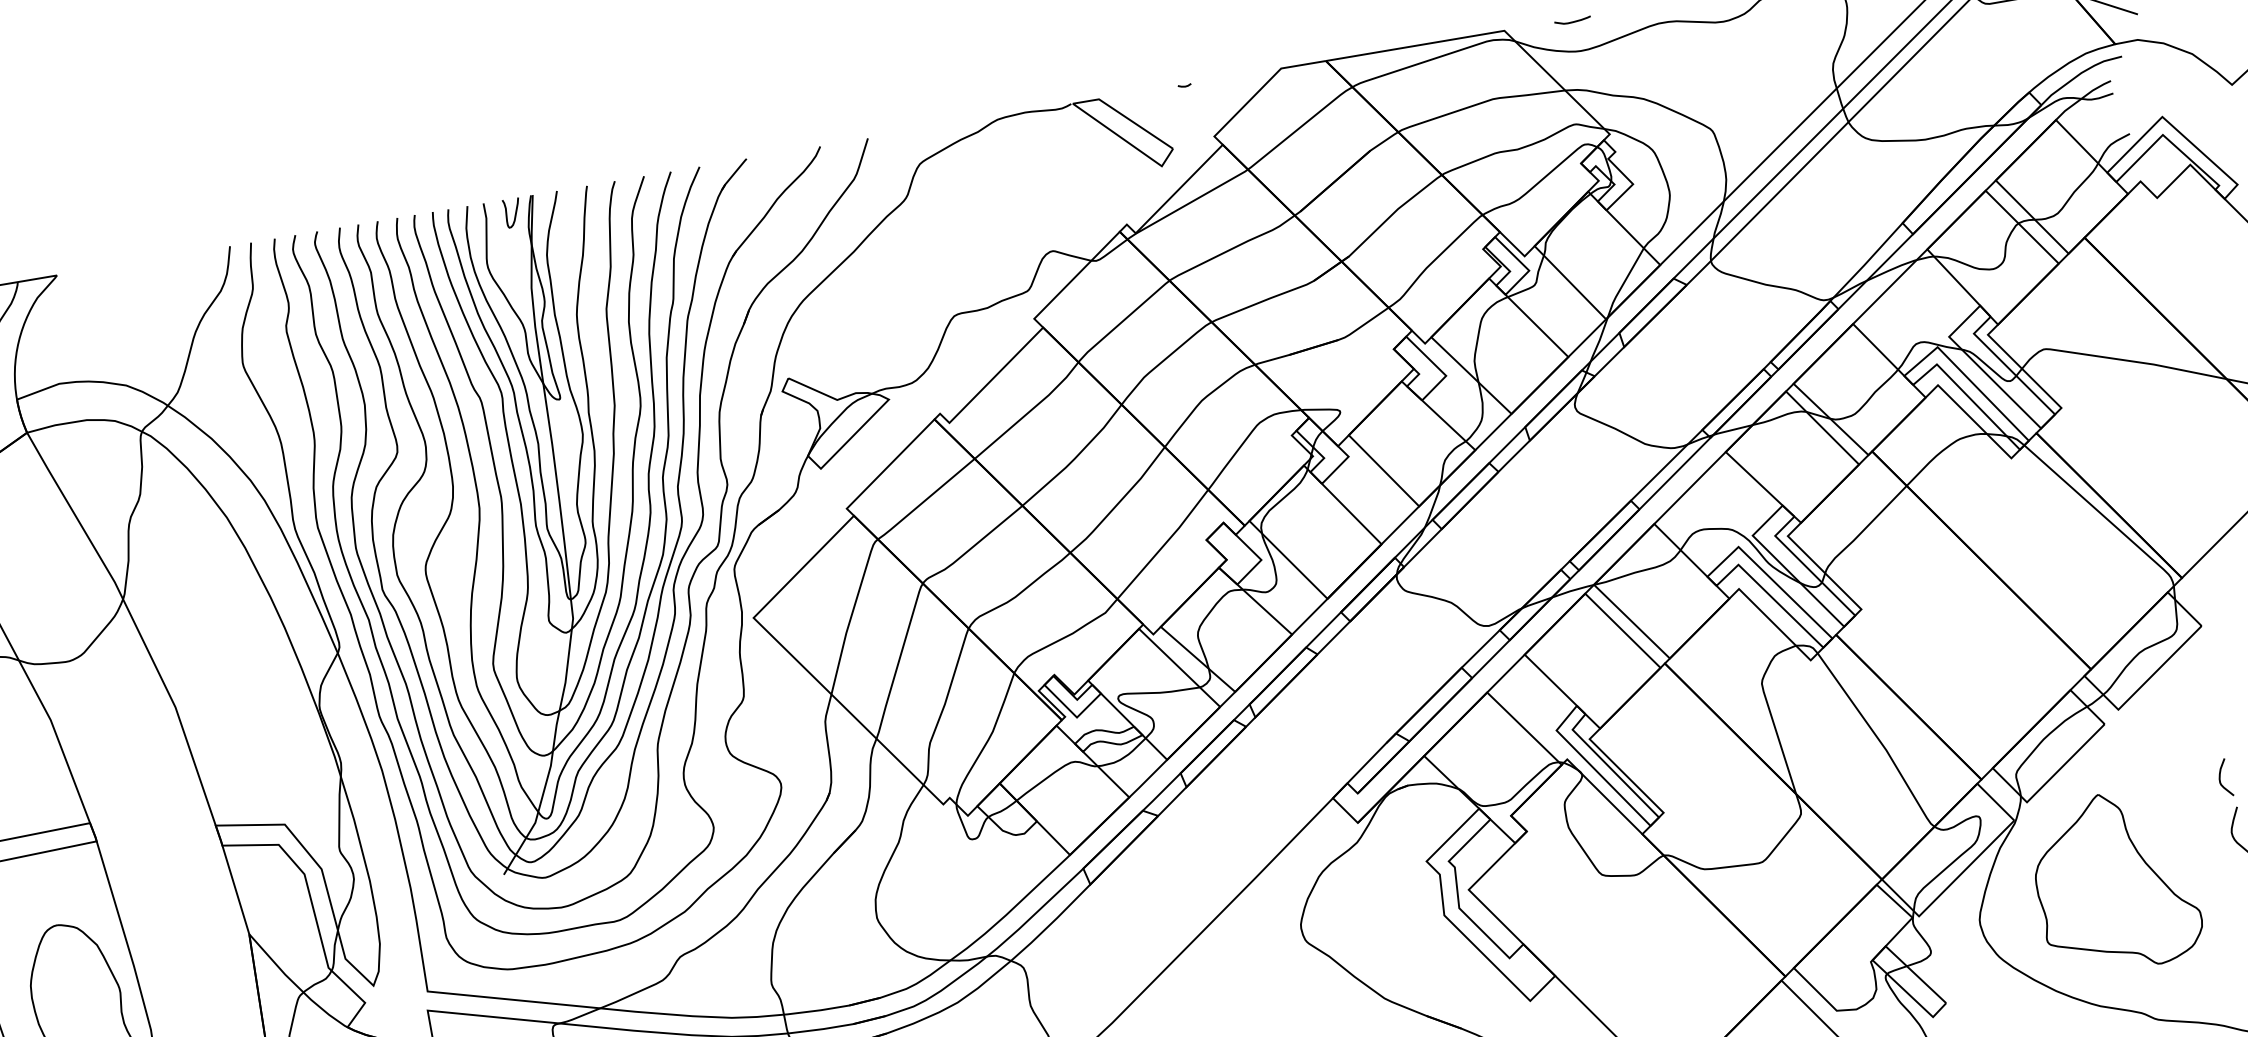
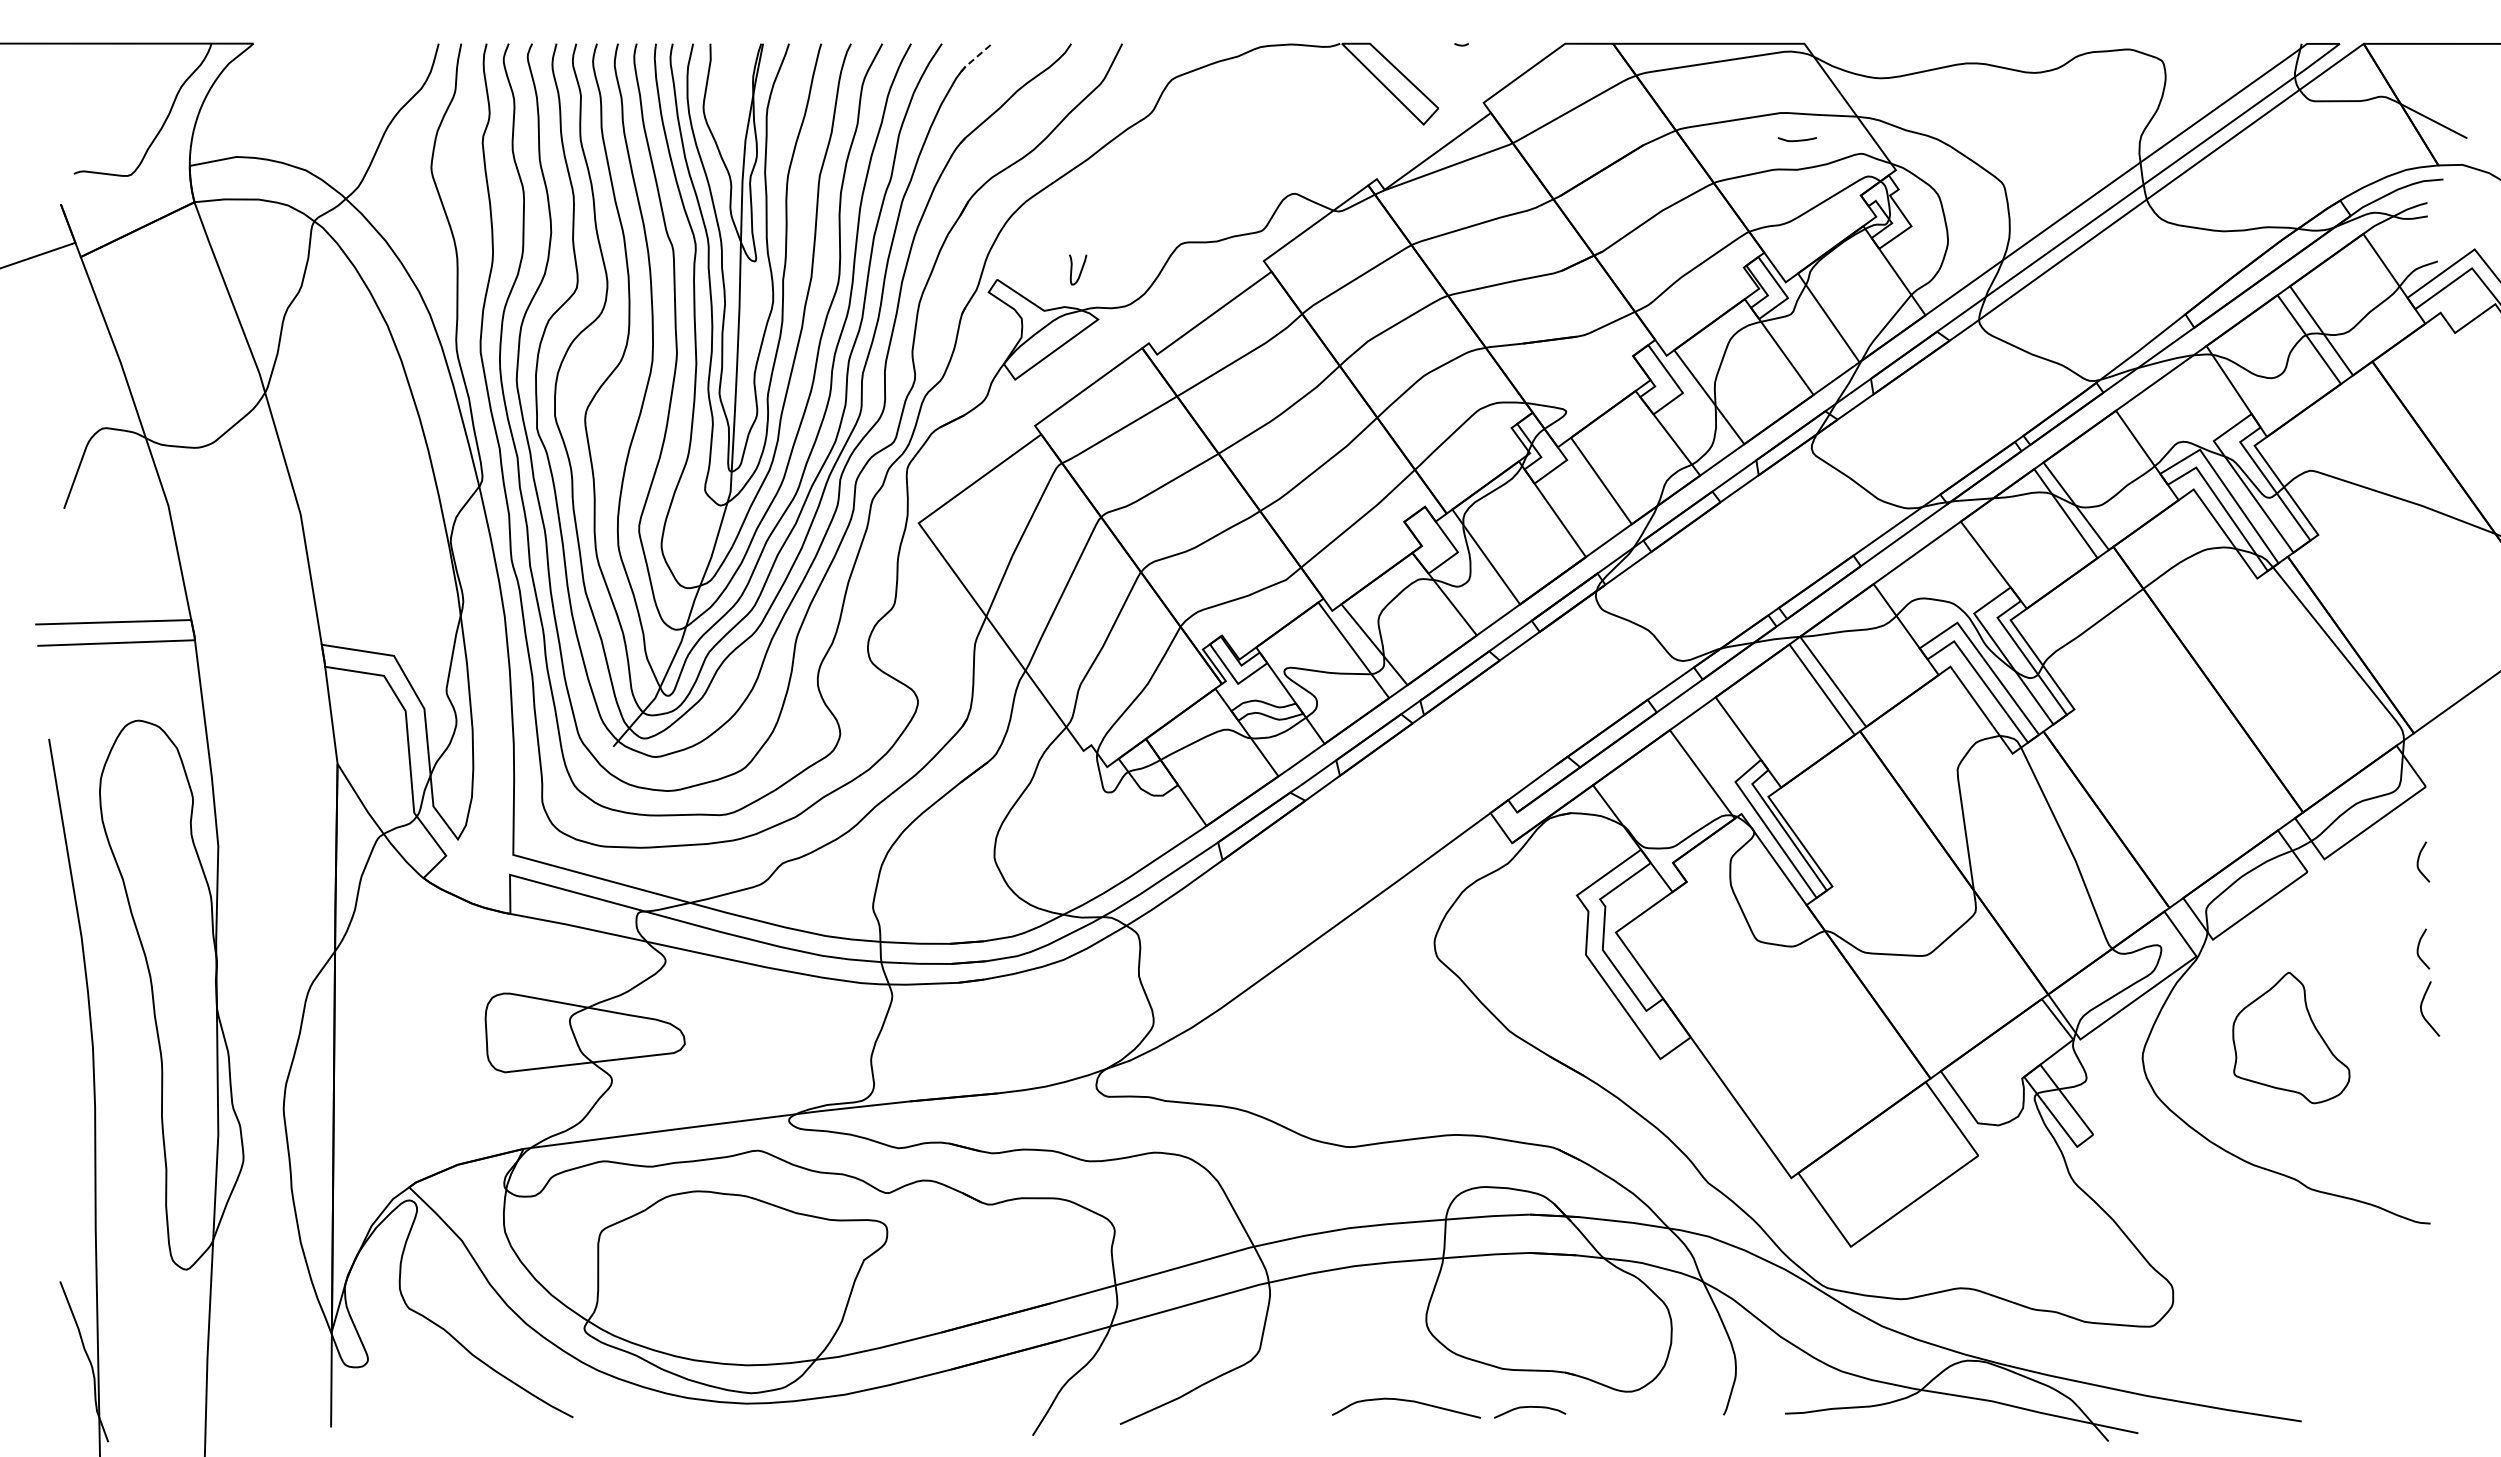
curve: (1572, 21) -> (1796, 140), moved
line: (734, 174) -> (976, 57), solid -> dashed
curve: (515, 213) -> (1080, 270), moved
curve: (2207, 694) -> (2419, 859), added
part: (2115, 881) -> (2291, 1037), size x0.7

